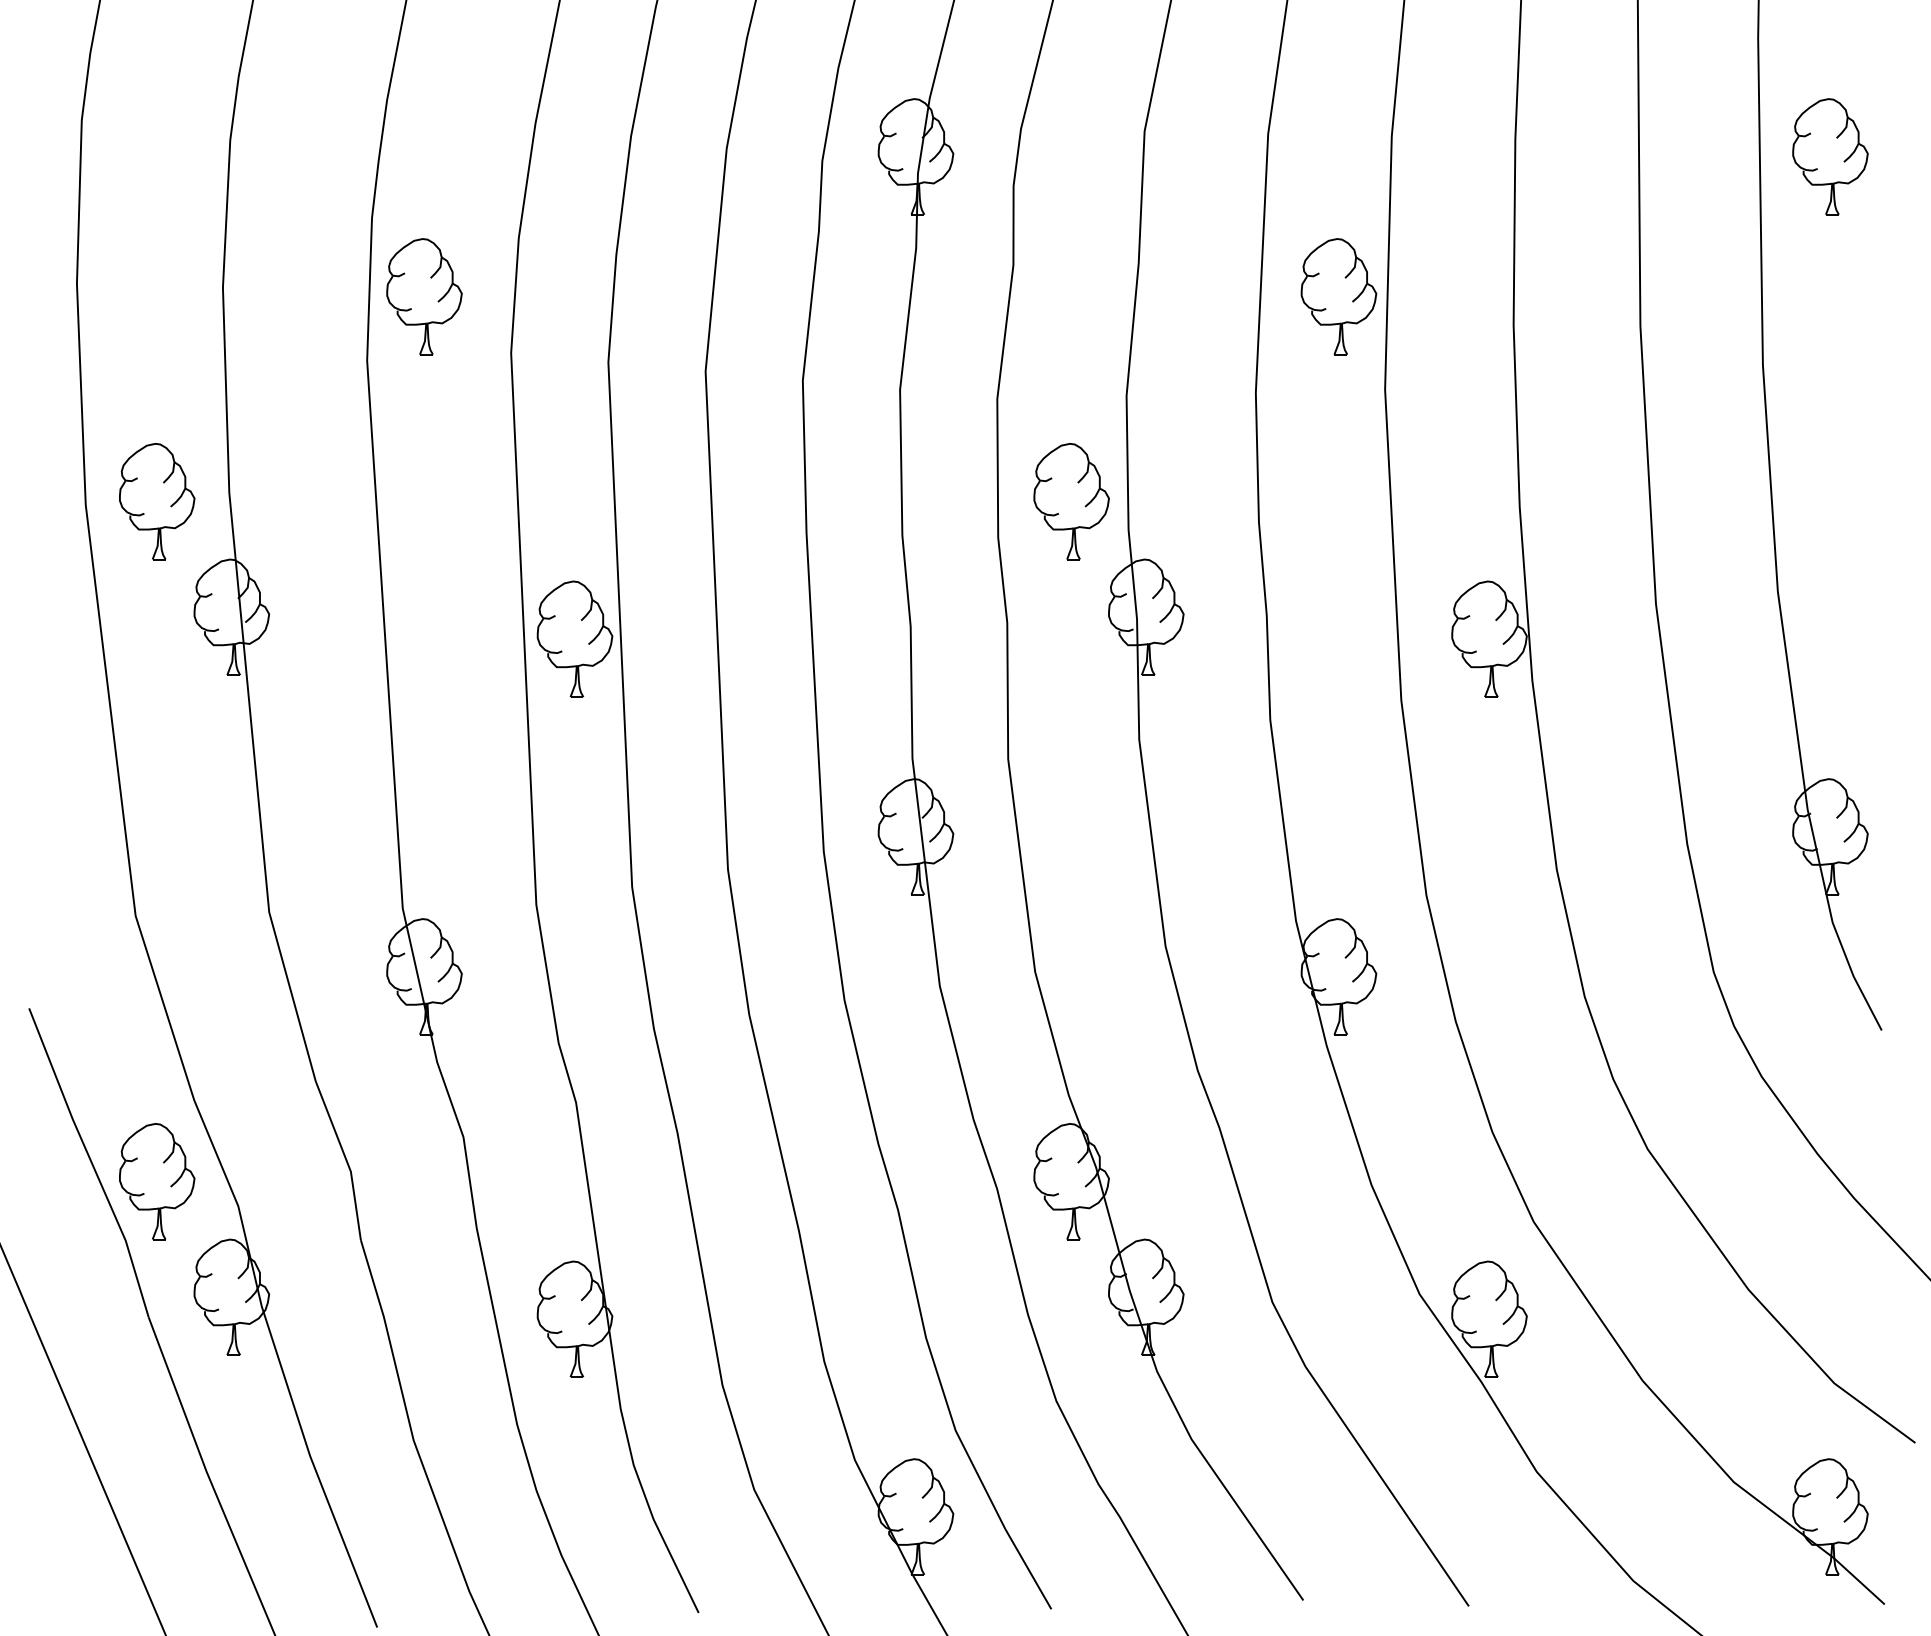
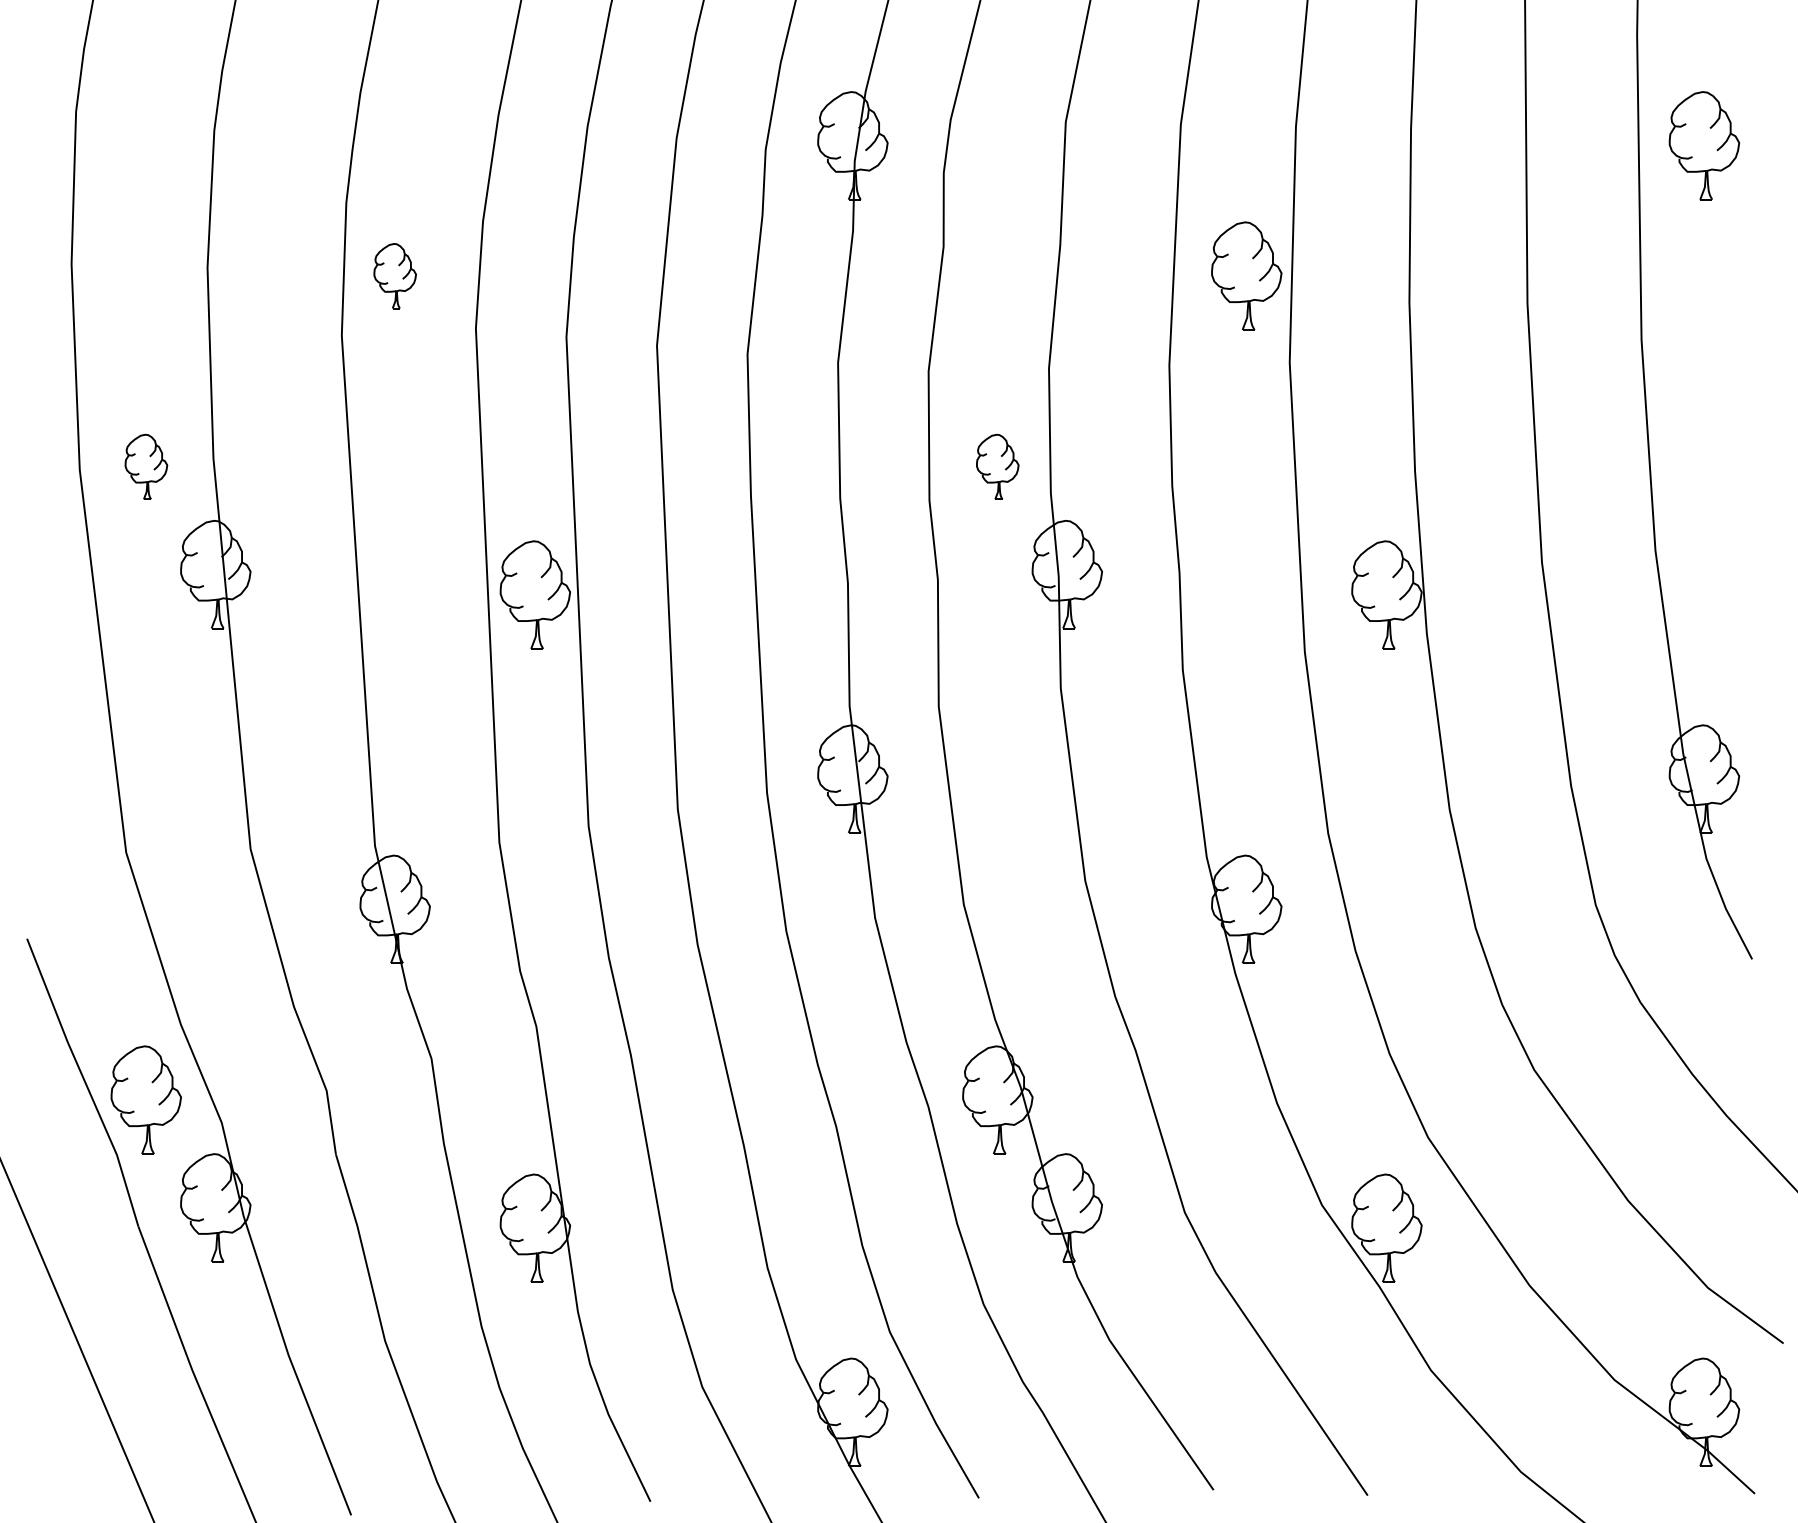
part: (424, 296) -> (395, 275), size x0.6
part: (157, 501) -> (146, 466), size x0.6
part: (1071, 501) -> (997, 466), size x0.6

